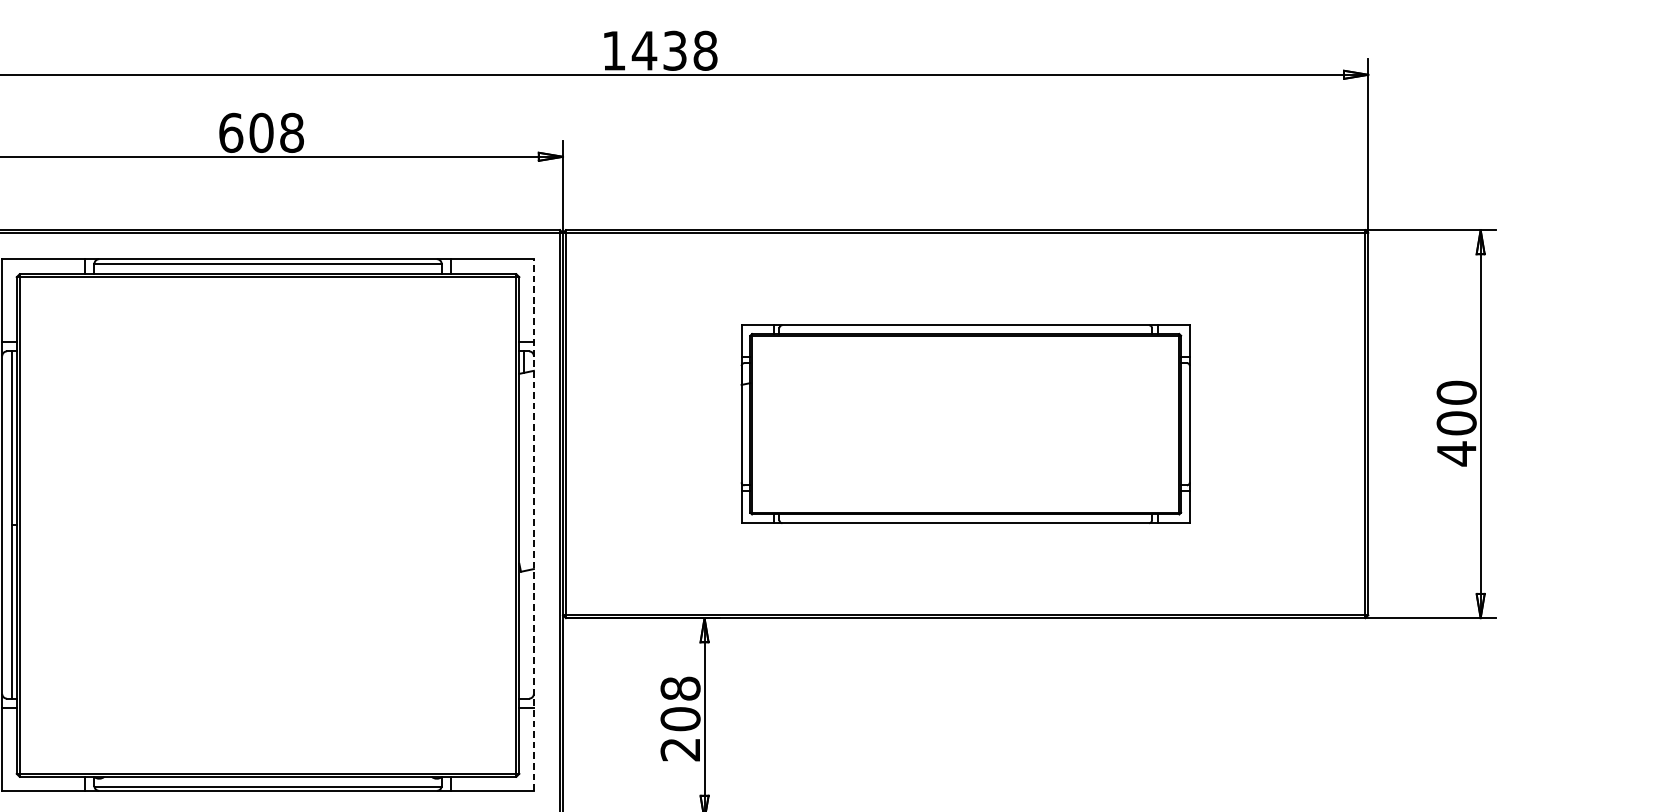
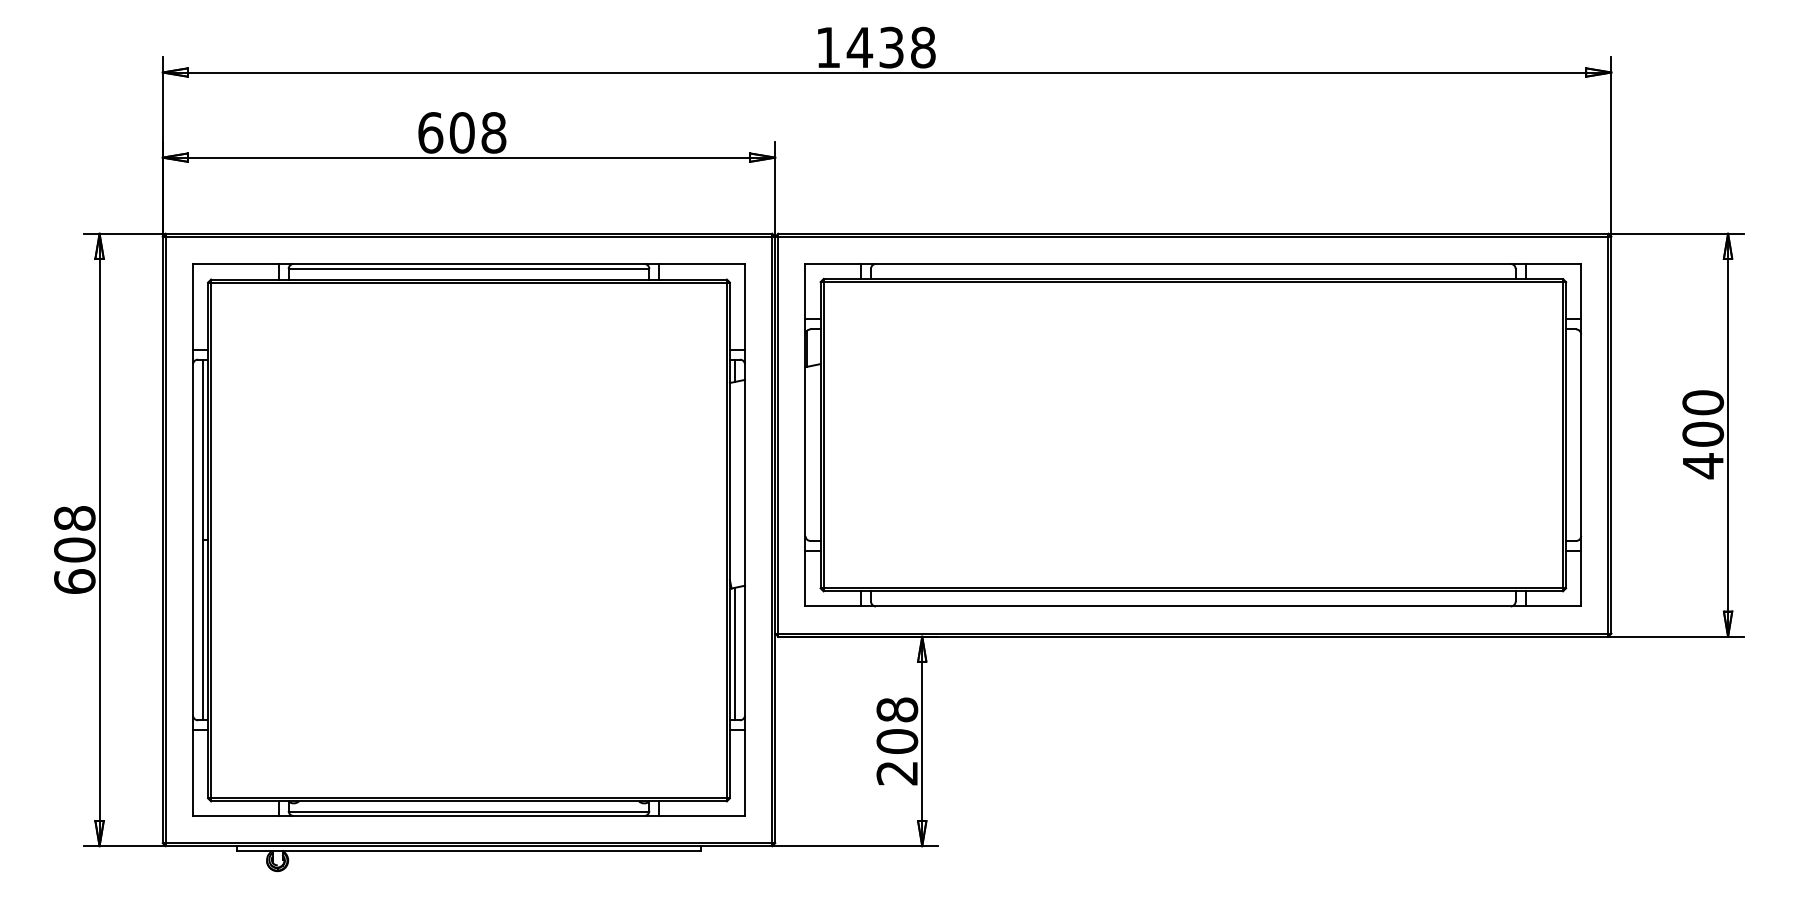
part: (965, 424) -> (1193, 435), size x1.67
line: (534, 524) -> (745, 539), dashed -> solid
line: (523, 634) -> (734, 653), added

